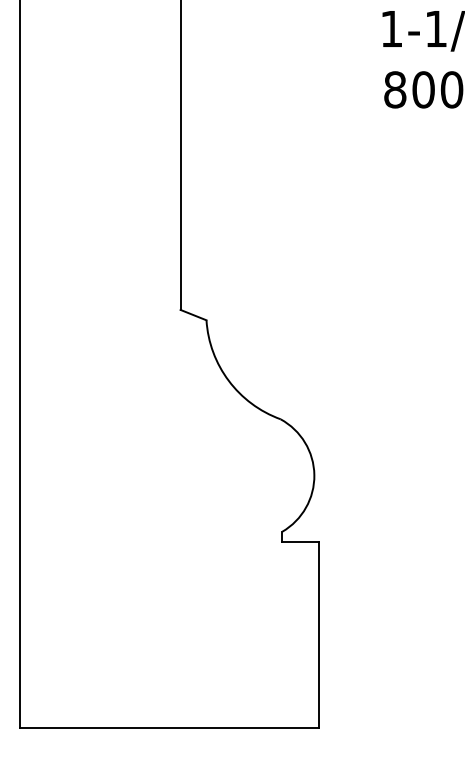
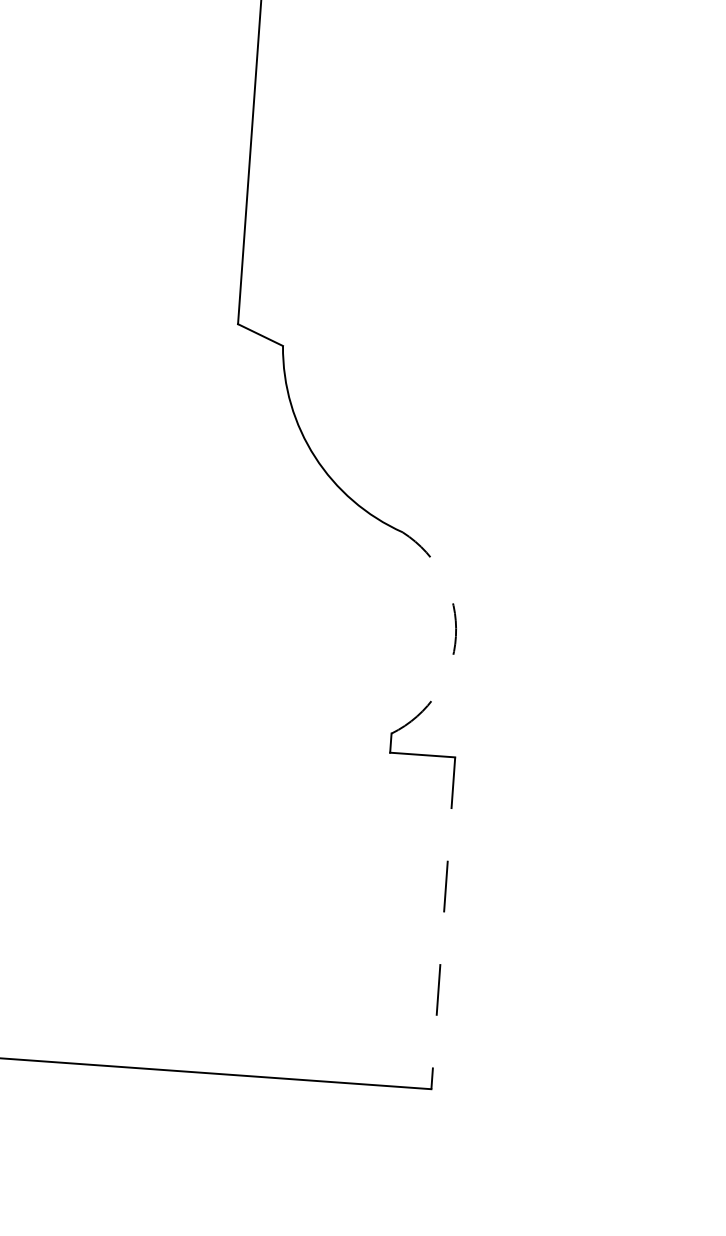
arc: (314, 475) -> (456, 637), solid -> dashed
line: (318, 635) -> (442, 923), solid -> dashed

